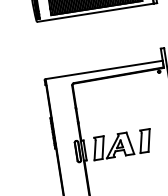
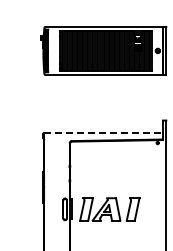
line: (104, 69) -> (104, 132), solid -> dashed

